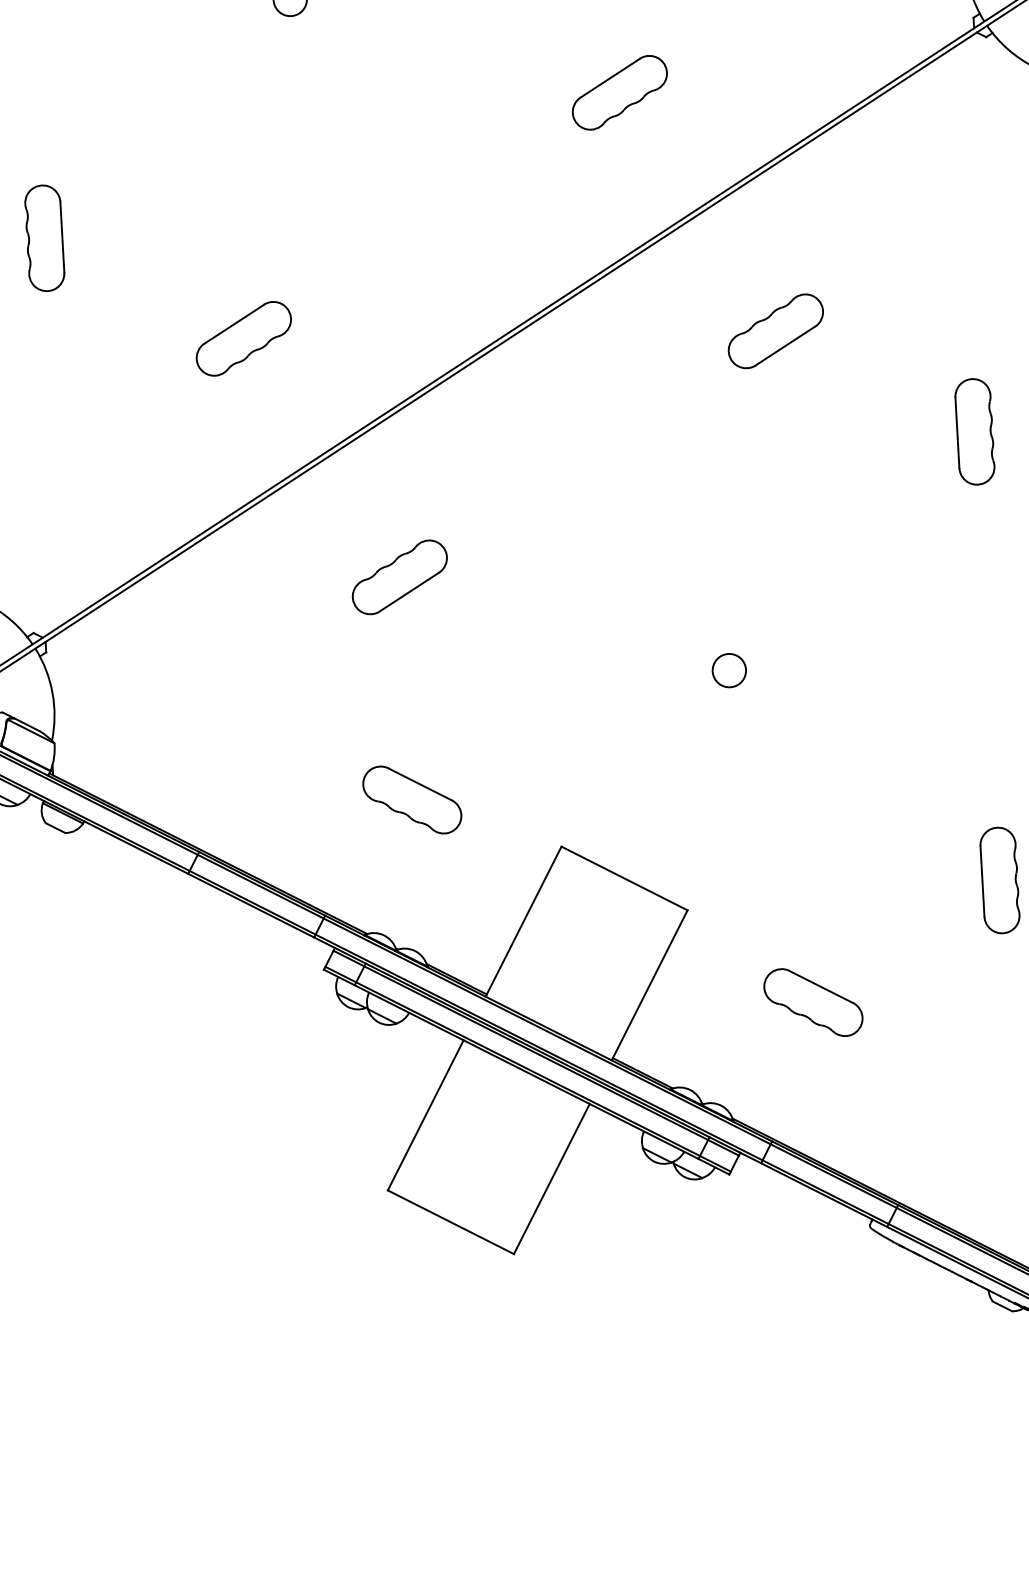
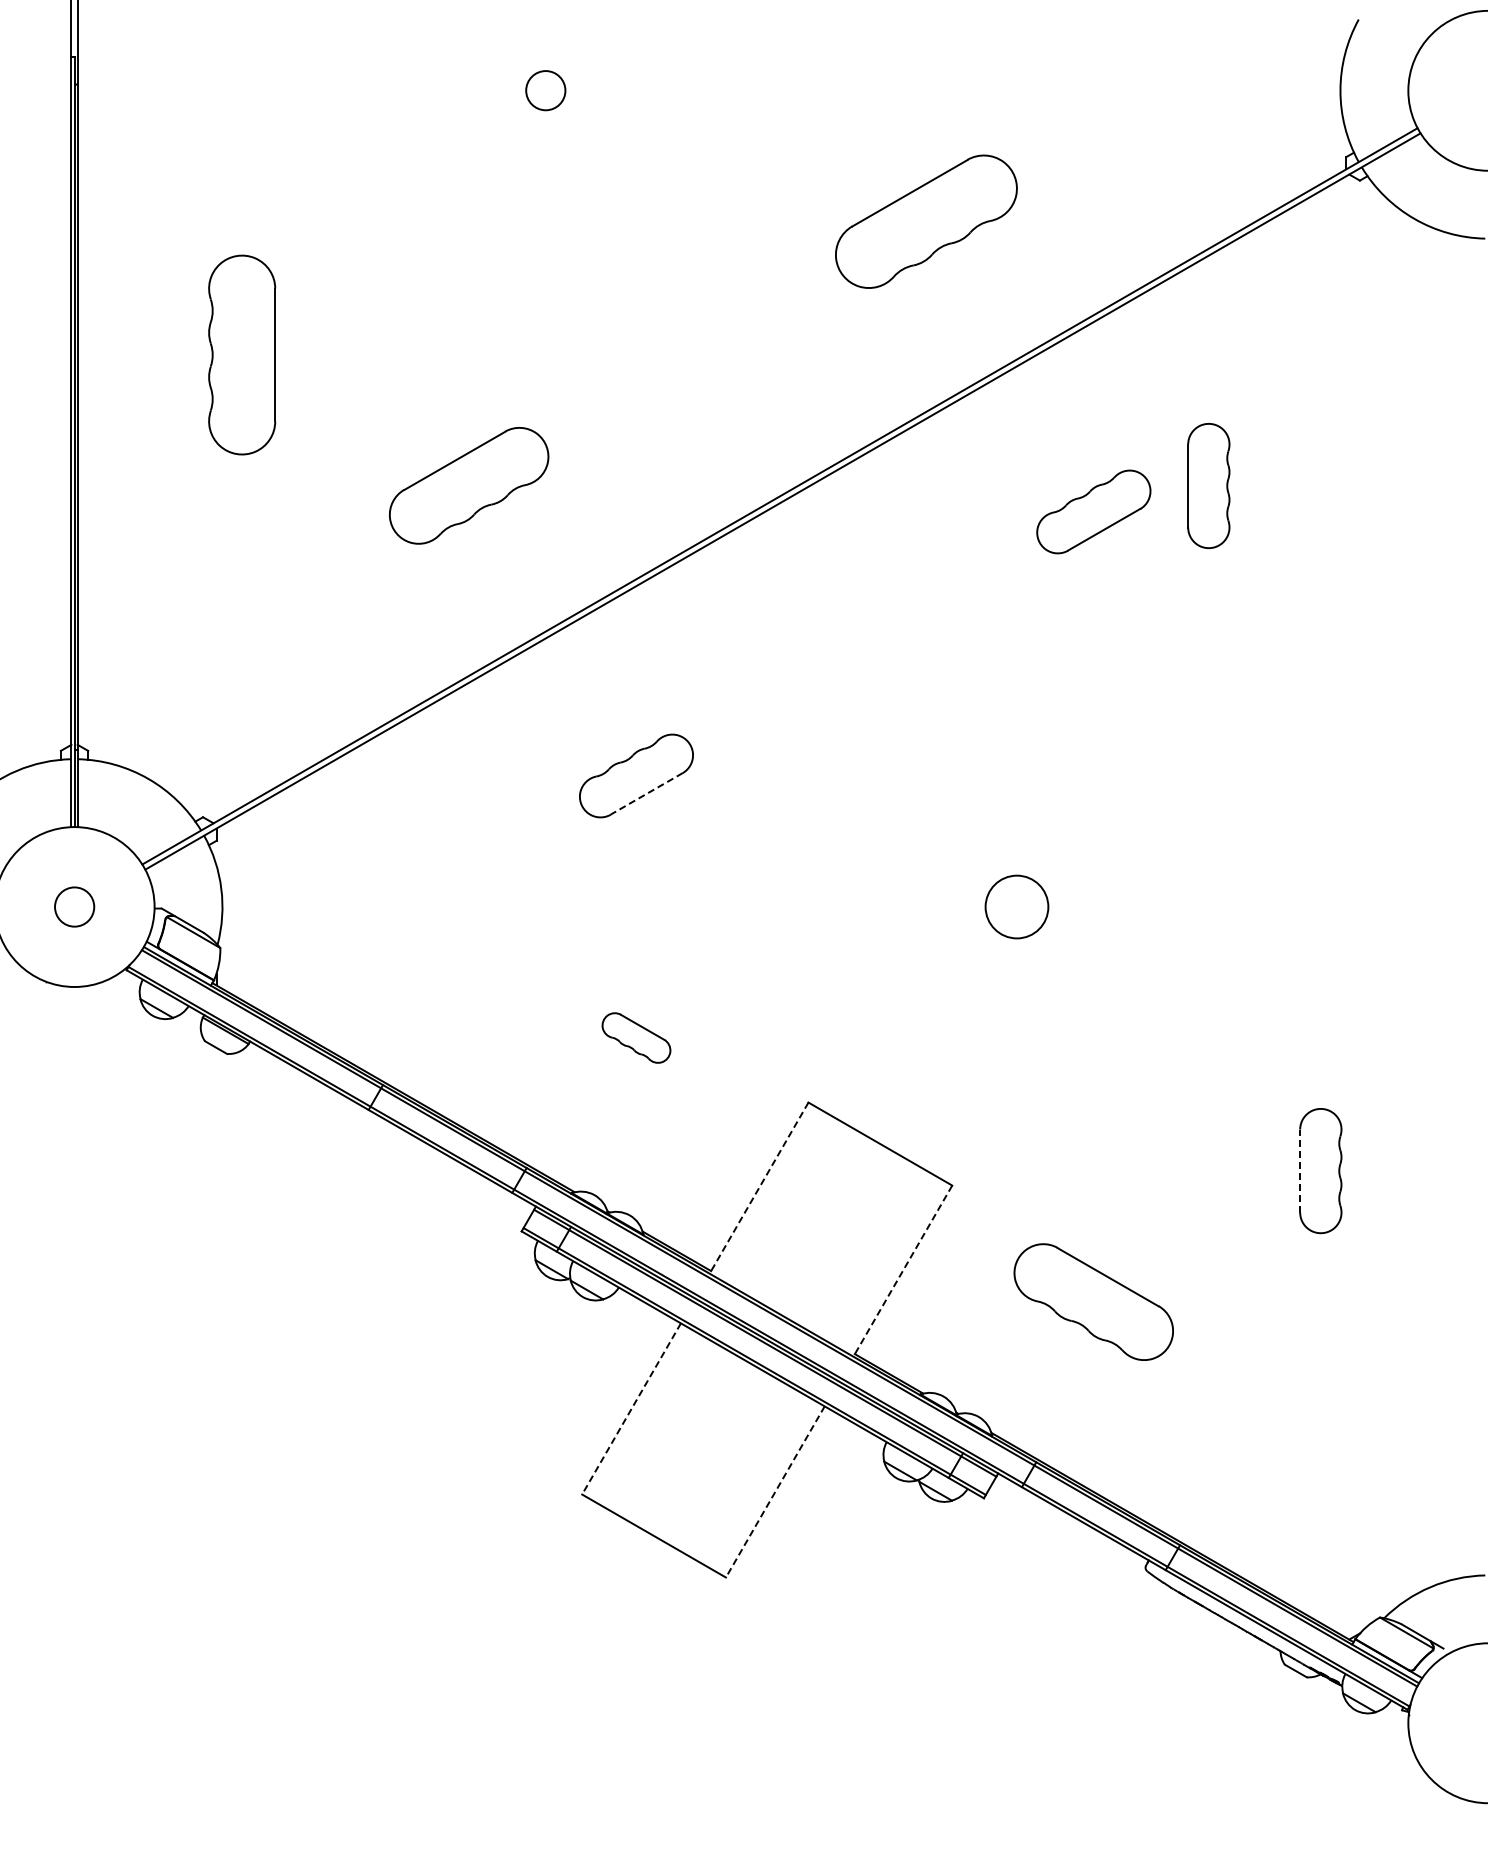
part: (619, 92) -> (926, 221), size x1.6
part: (44, 238) -> (241, 354), size x1.6
part: (243, 338) -> (468, 485), size x1.4
part: (974, 431) -> (1208, 485), moved
line: (409, 591) -> (646, 793), solid -> dashed
circle: (728, 670) -> (1016, 906), size x1.6
part: (412, 799) -> (636, 1037), size x0.6
line: (982, 880) -> (1300, 1170), solid -> dashed
line: (523, 921) -> (759, 1188), solid -> dashed
line: (649, 985) -> (902, 1271), solid -> dashed
part: (813, 1002) -> (1093, 1301), size x1.4
line: (425, 1114) -> (631, 1408), solid -> dashed
line: (551, 1178) -> (775, 1491), solid -> dashed

